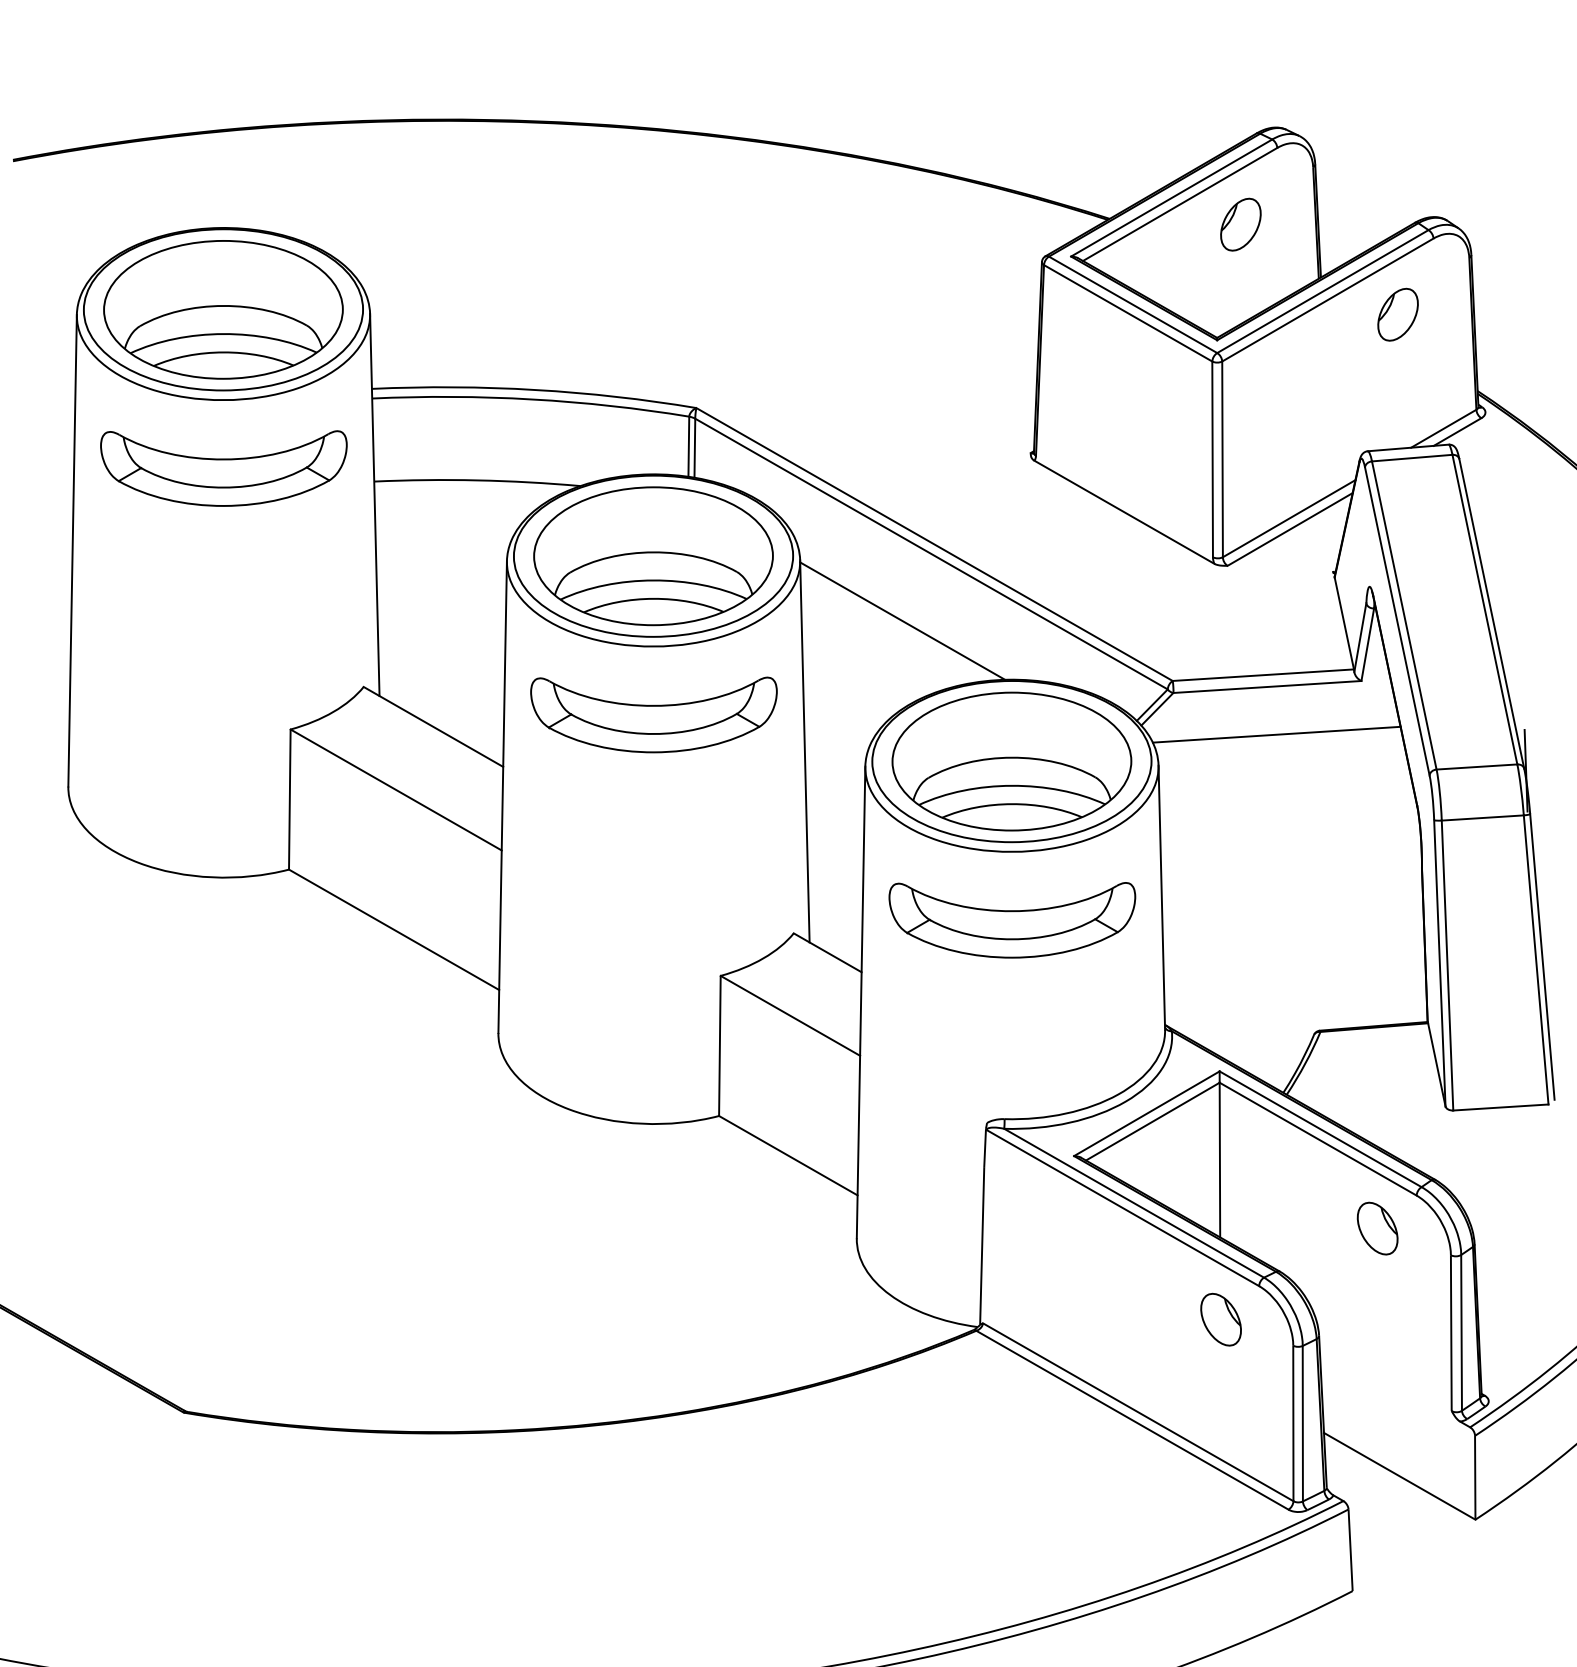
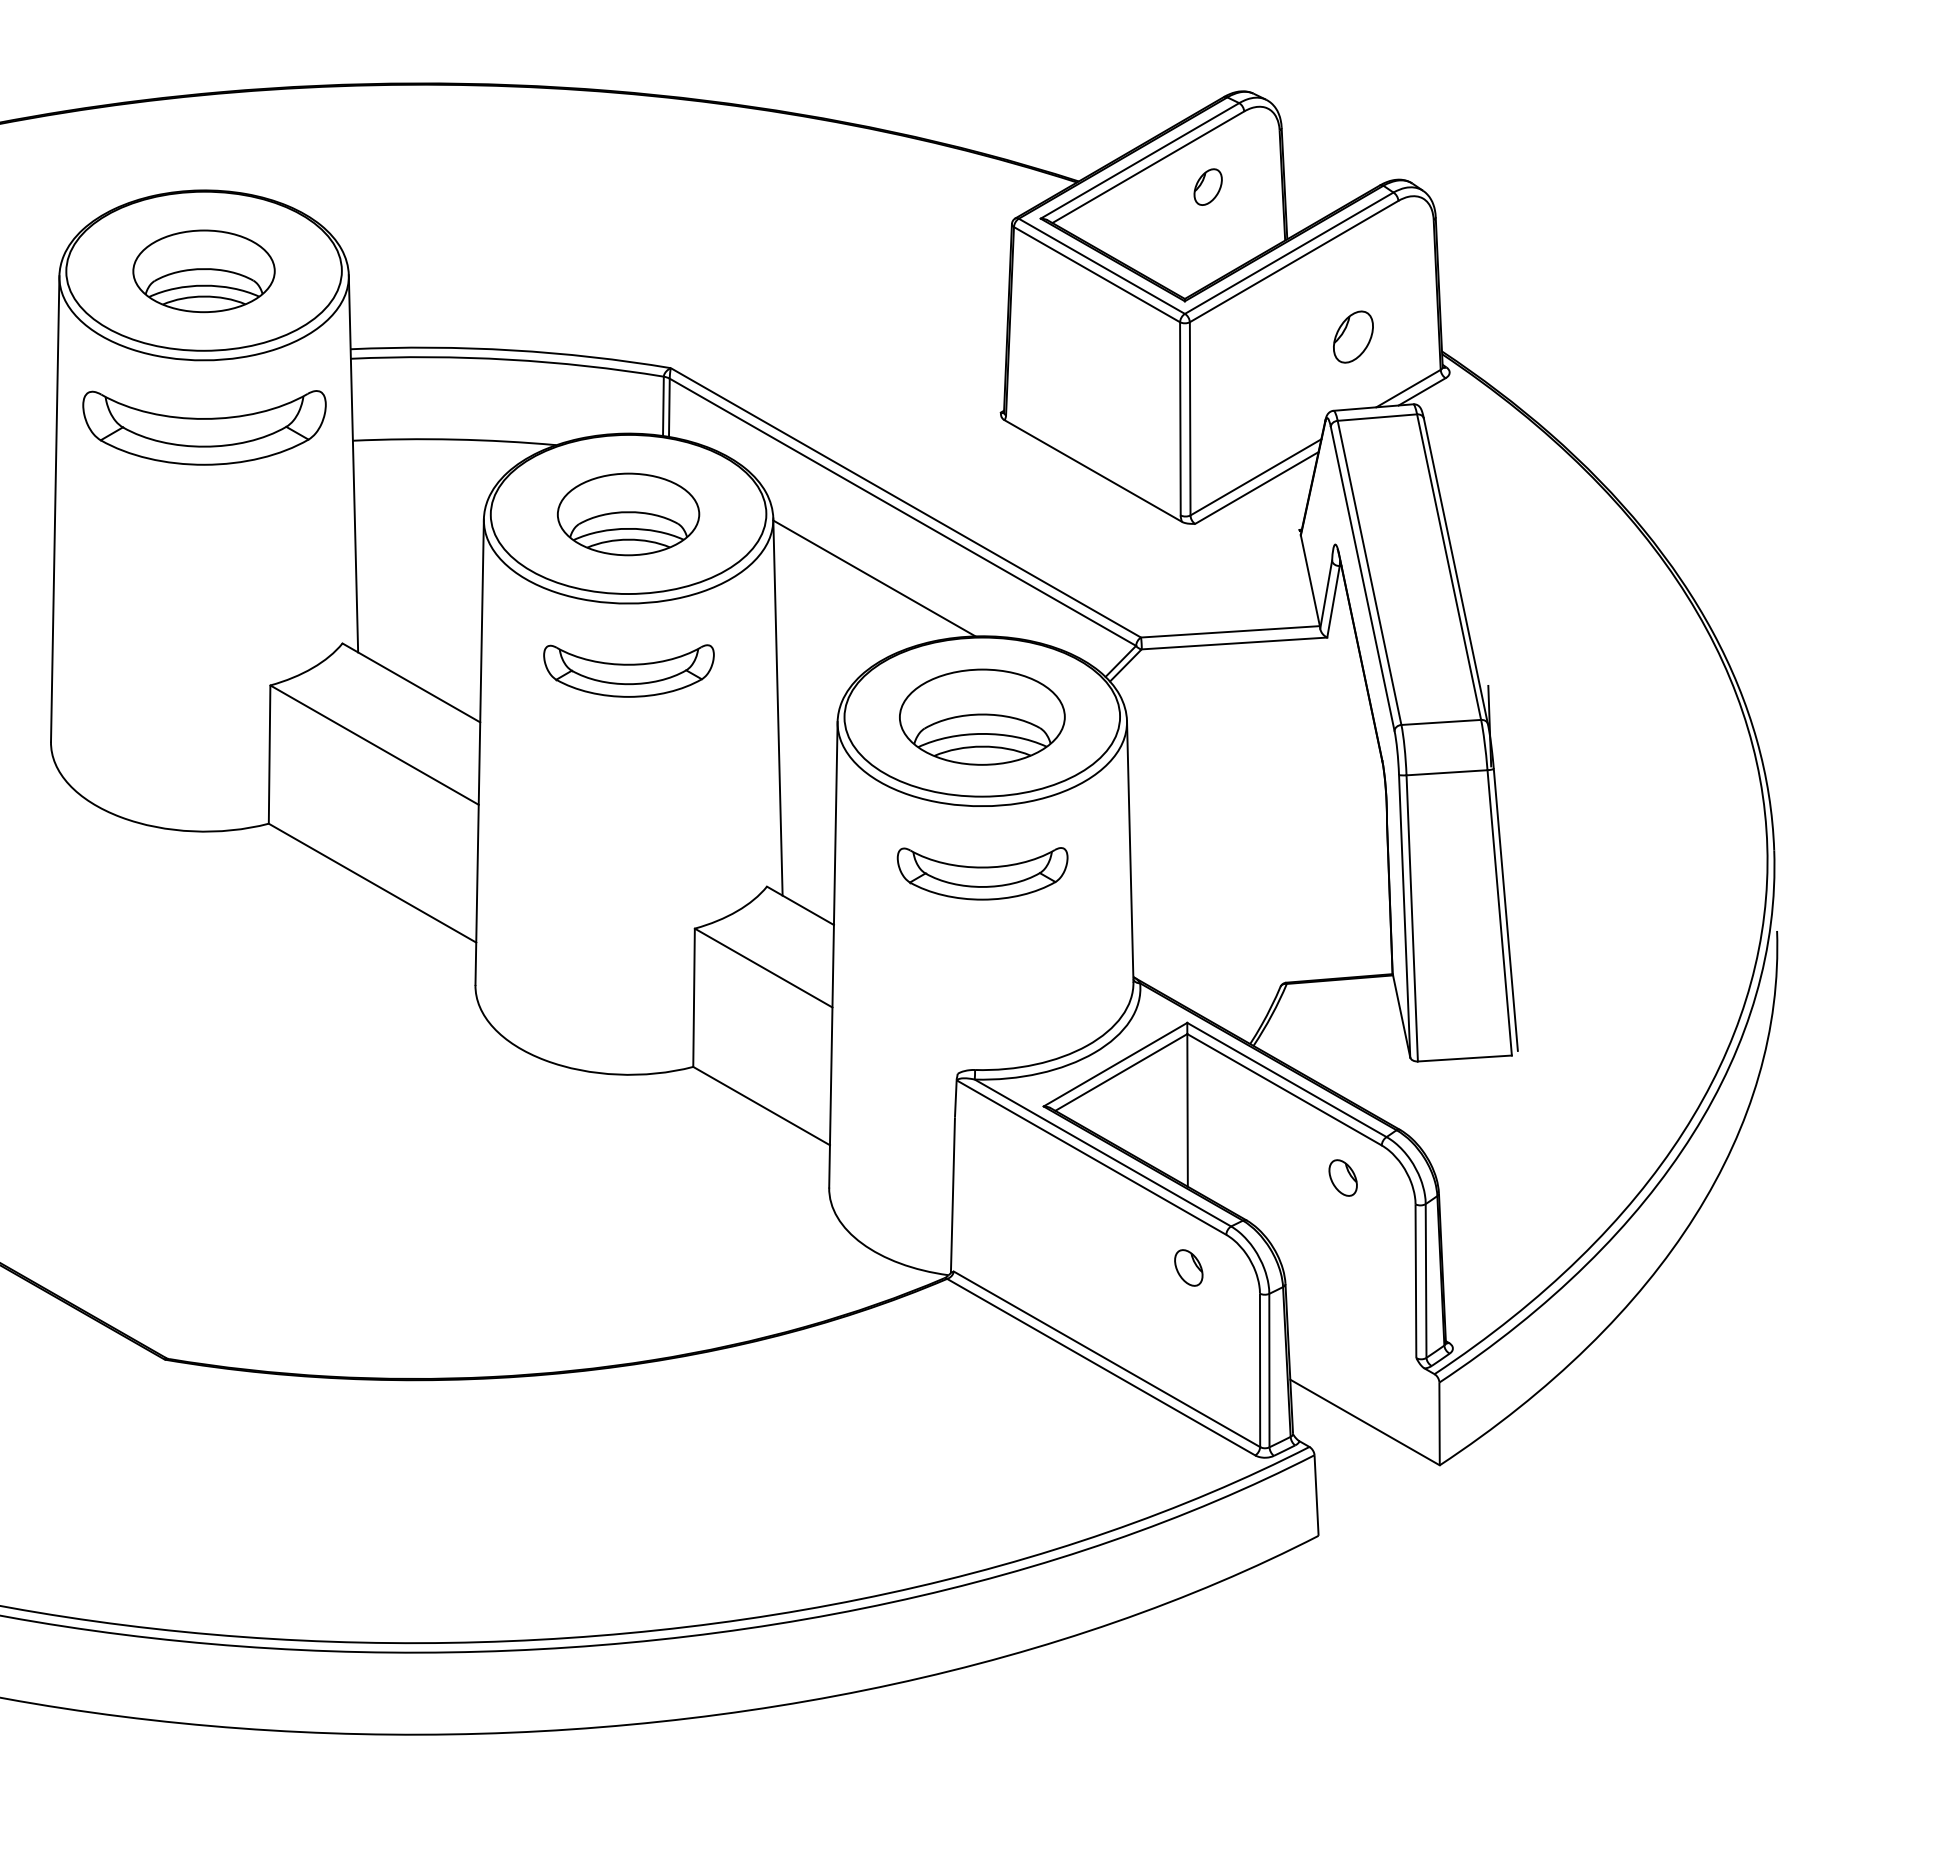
part: (1240, 223) -> (1207, 186), size x0.7
part: (222, 310) -> (203, 271), size x0.6
part: (1398, 314) -> (1353, 336), moved
part: (653, 556) -> (628, 514), size x0.6
part: (653, 714) -> (628, 670), size x0.7
line: (1276, 734) -> (1243, 690), removed
part: (1012, 761) -> (982, 717), size x0.7
part: (1012, 920) -> (982, 873), size x0.7
part: (1376, 1228) -> (1342, 1177), size x0.7
part: (1220, 1319) -> (1188, 1267), size x0.7

